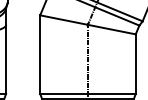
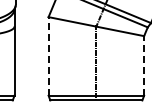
line: (40, 53) -> (48, 55), solid -> dashed
line: (136, 63) -> (144, 65), solid -> dashed

